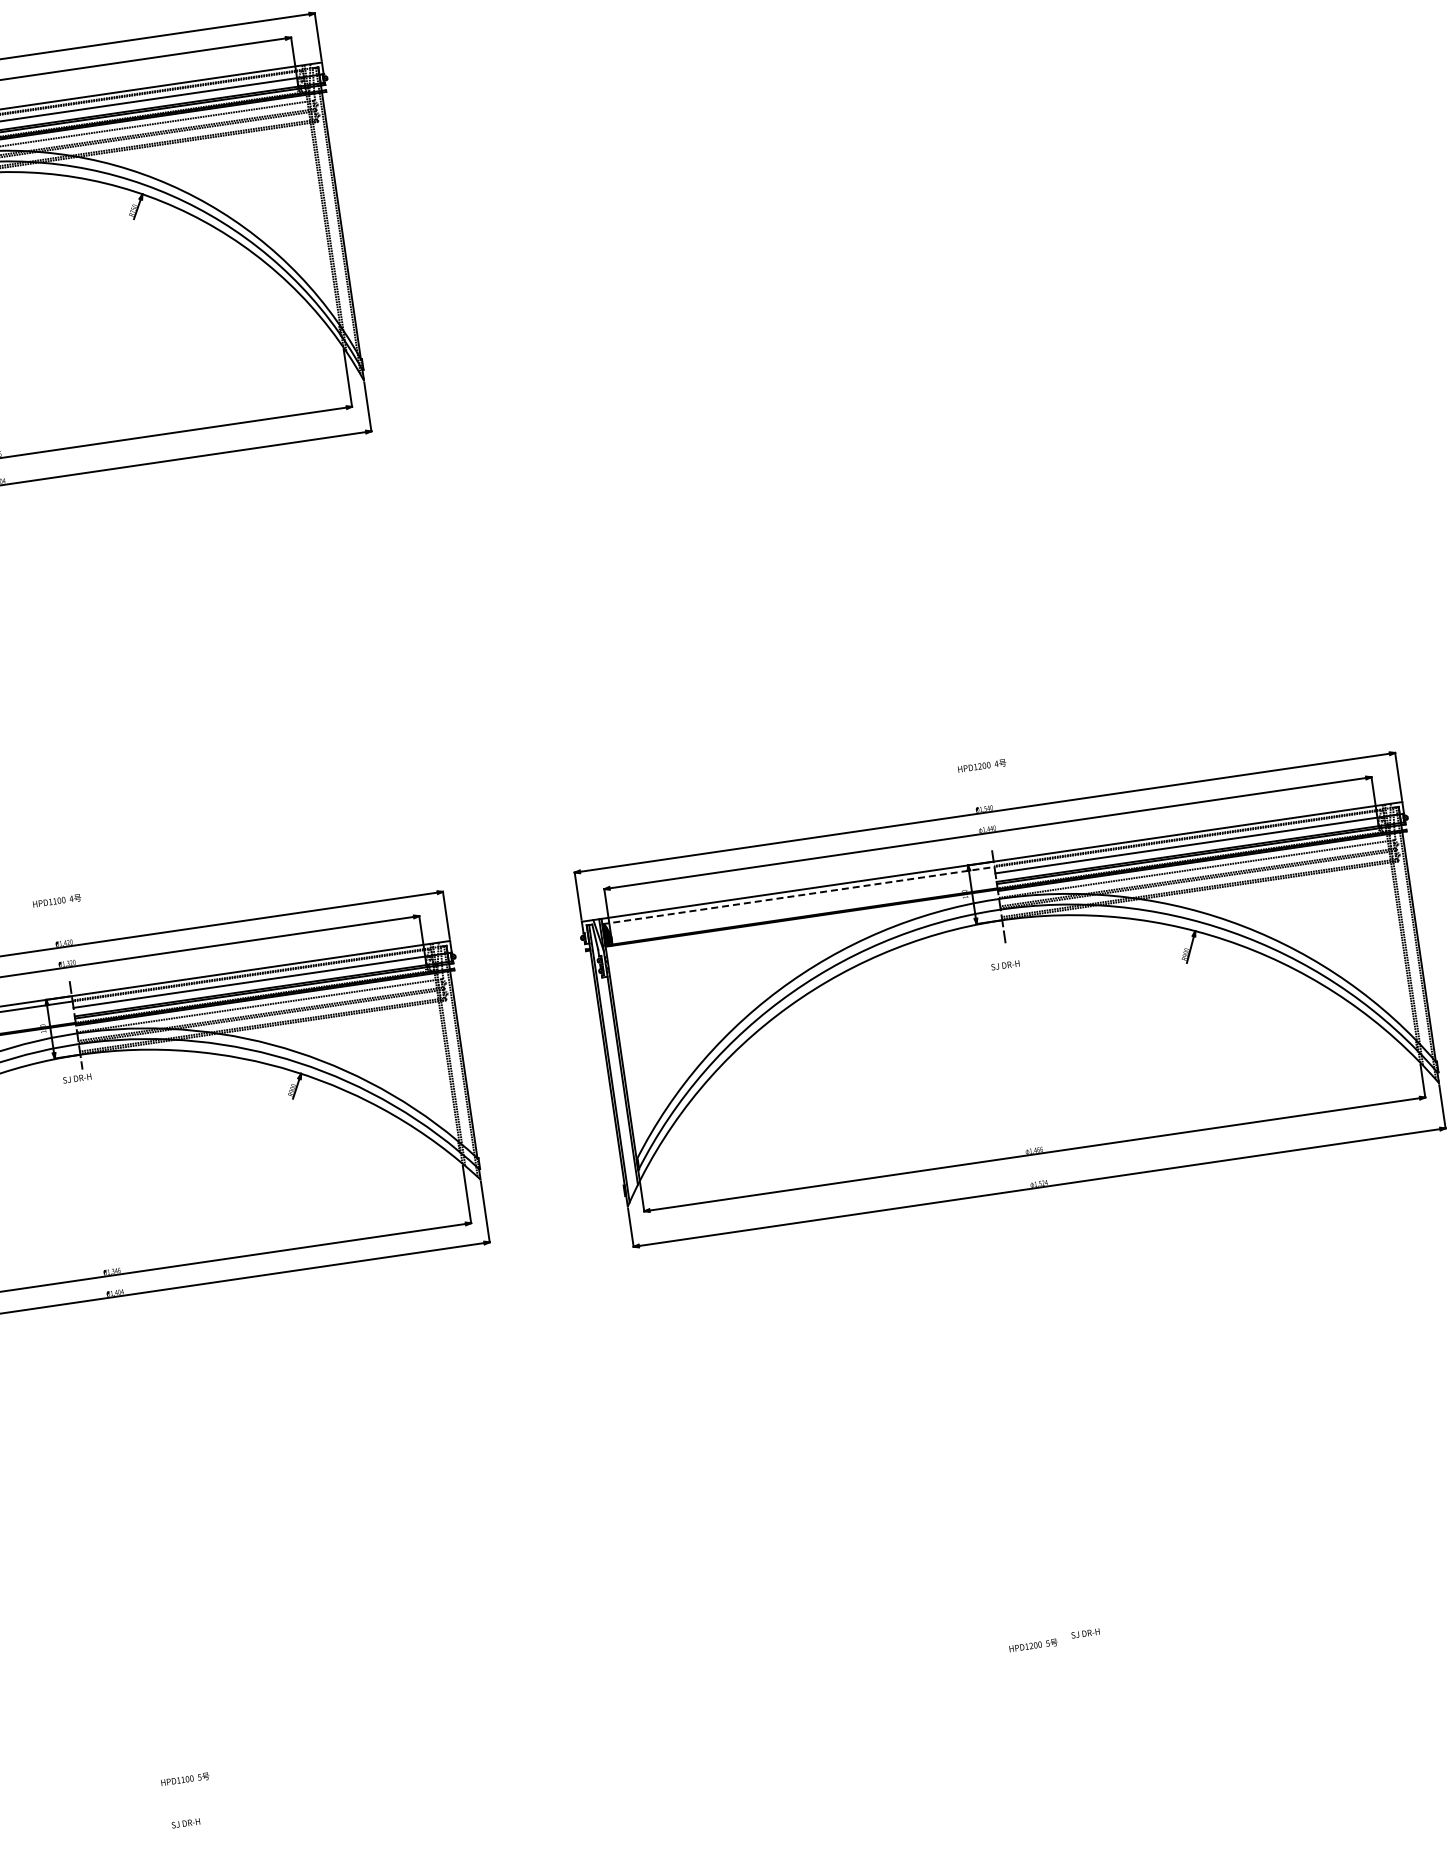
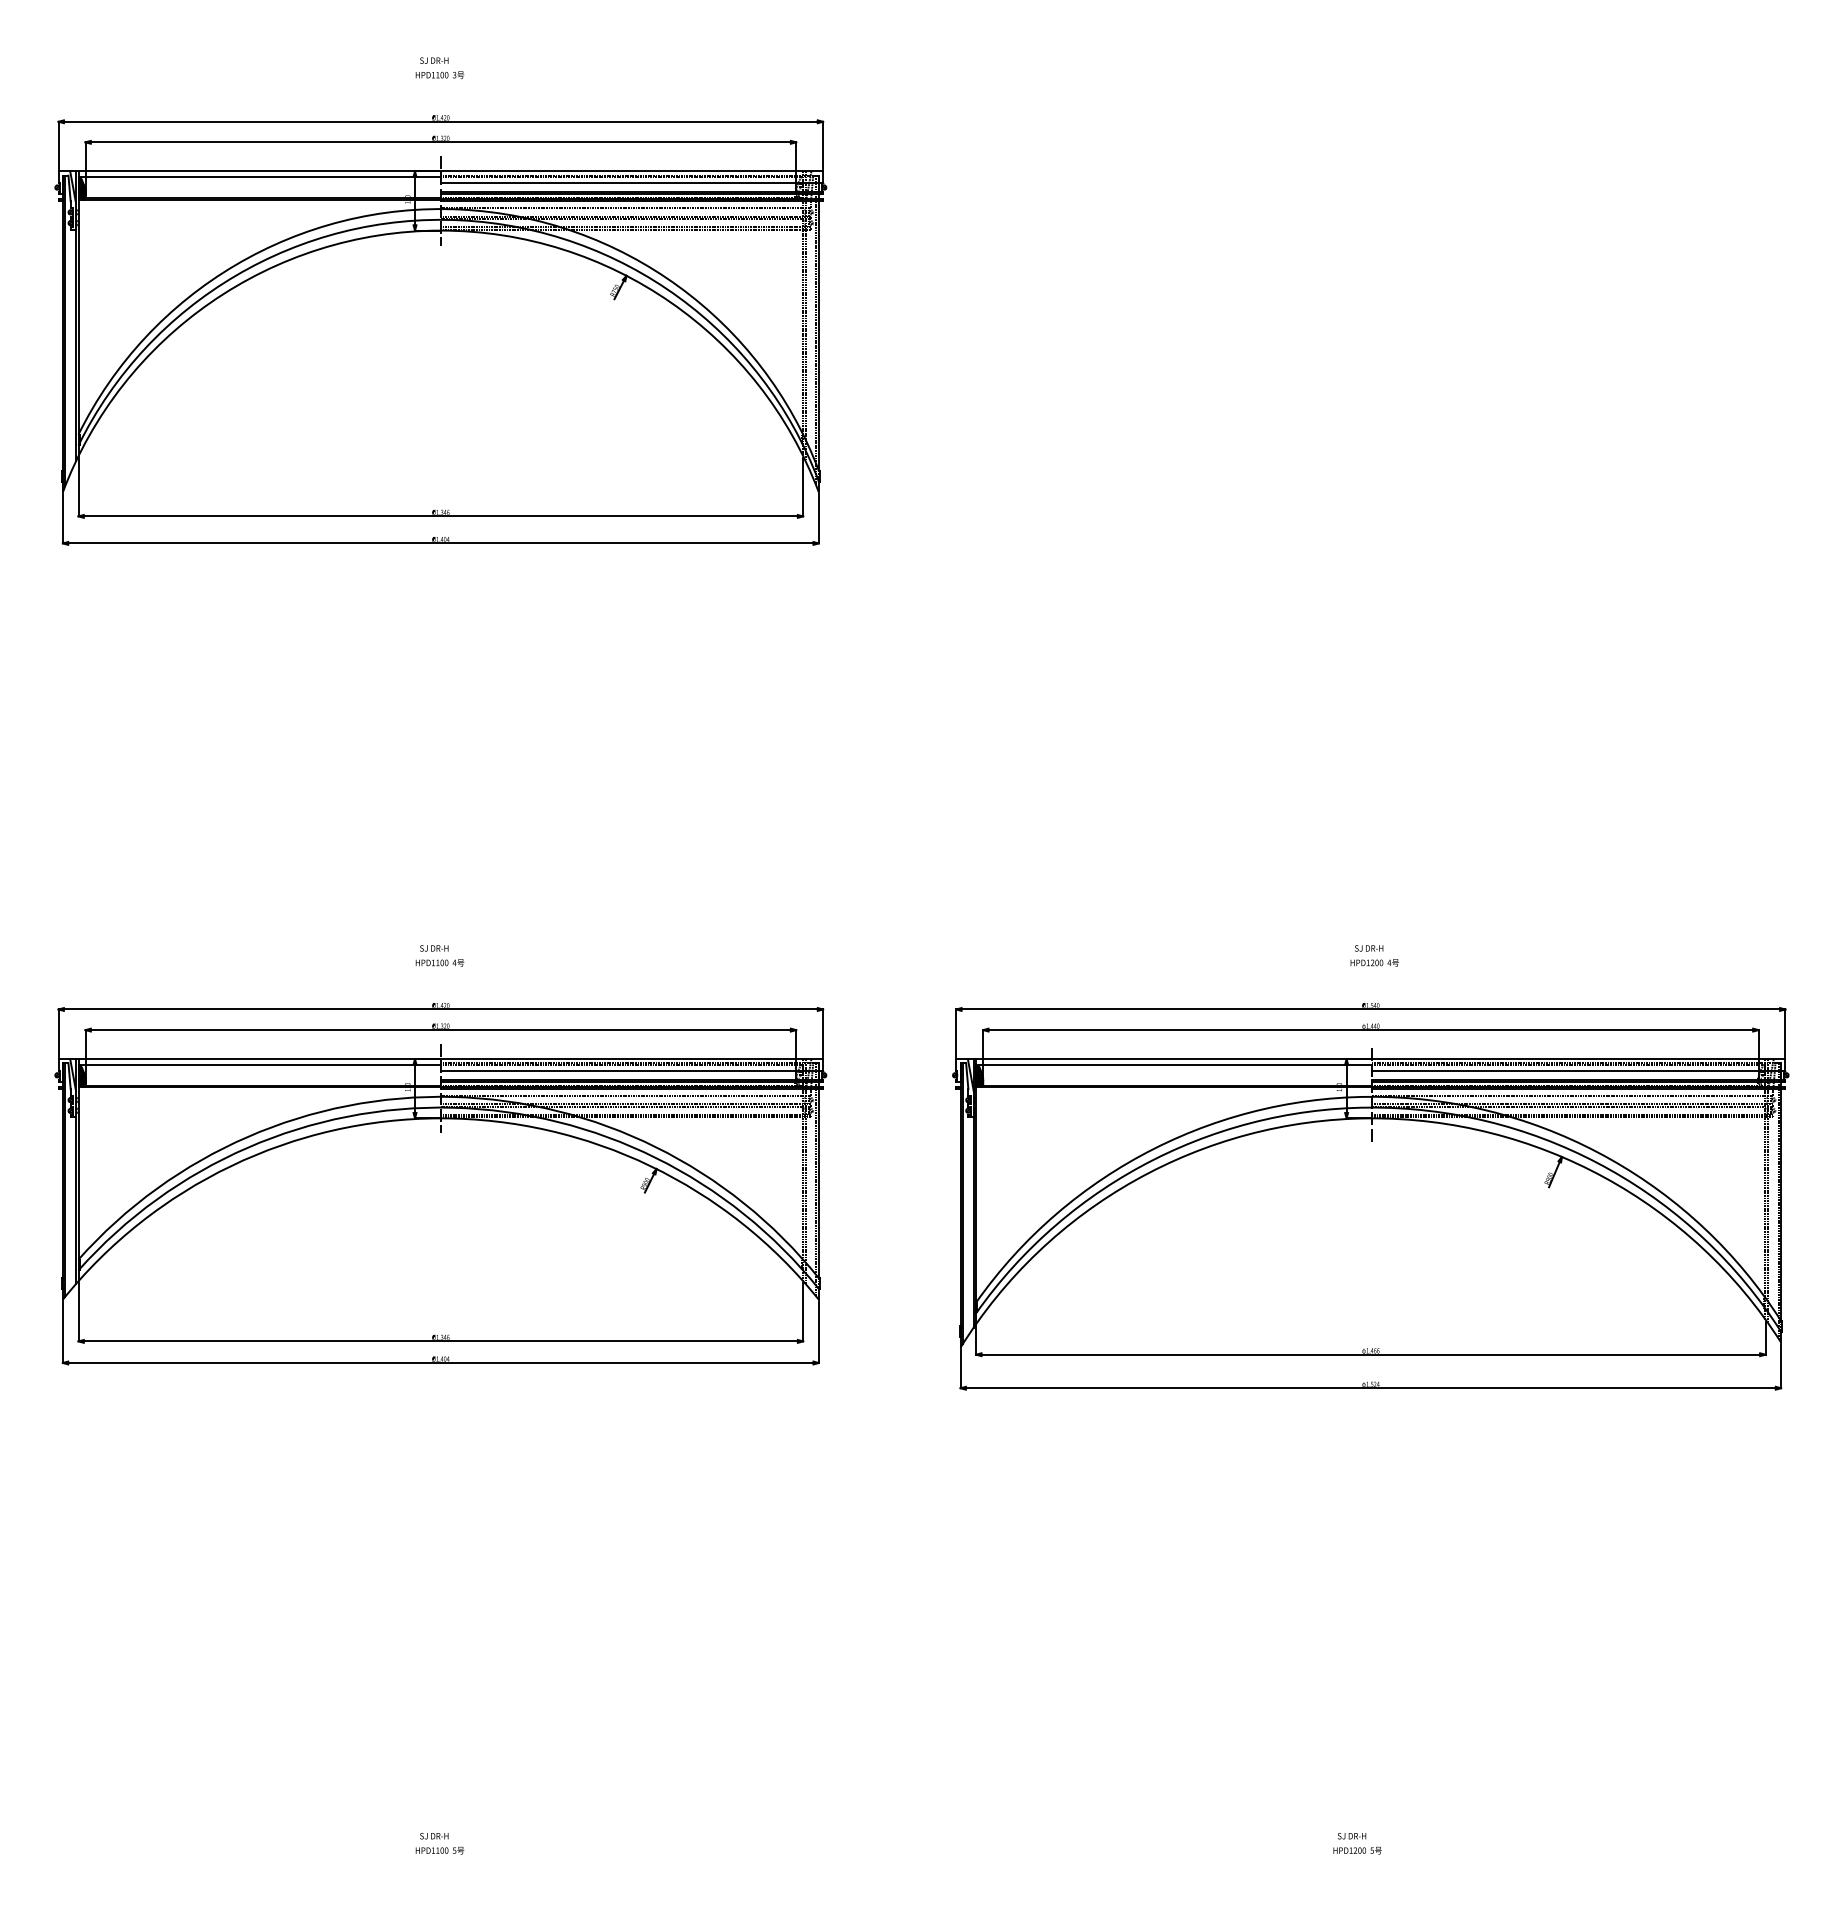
line: (798, 895) -> (1174, 1064), dashed -> solid
text: (1005, 965) -> (1369, 948), moved
text: (77, 1078) -> (434, 948), moved
text: (1033, 1645) -> (1357, 1850), moved
text: (186, 1823) -> (434, 1836), moved

